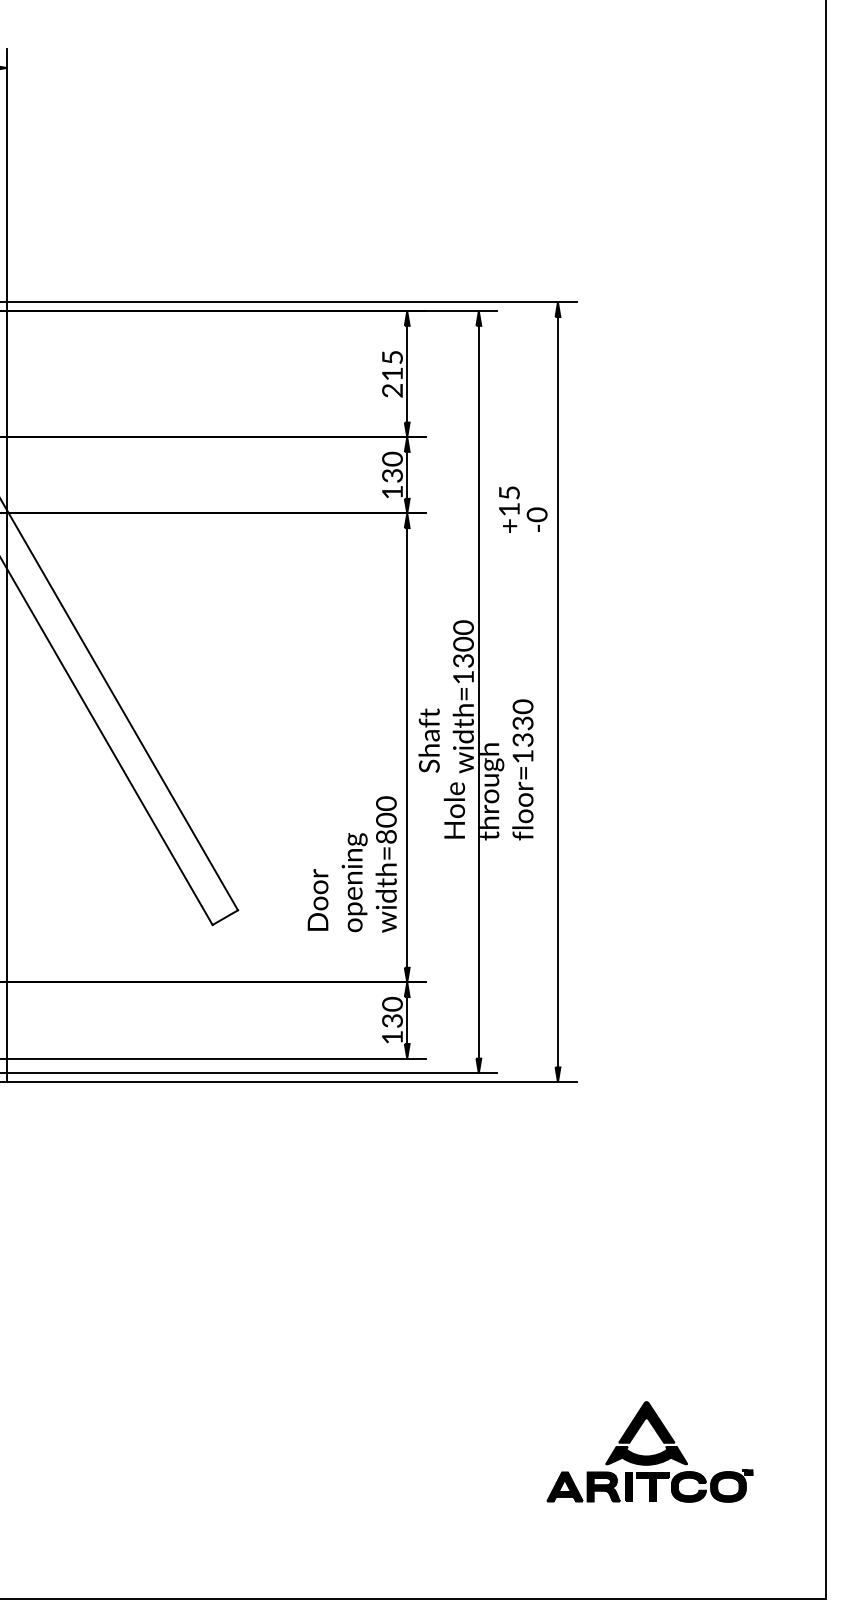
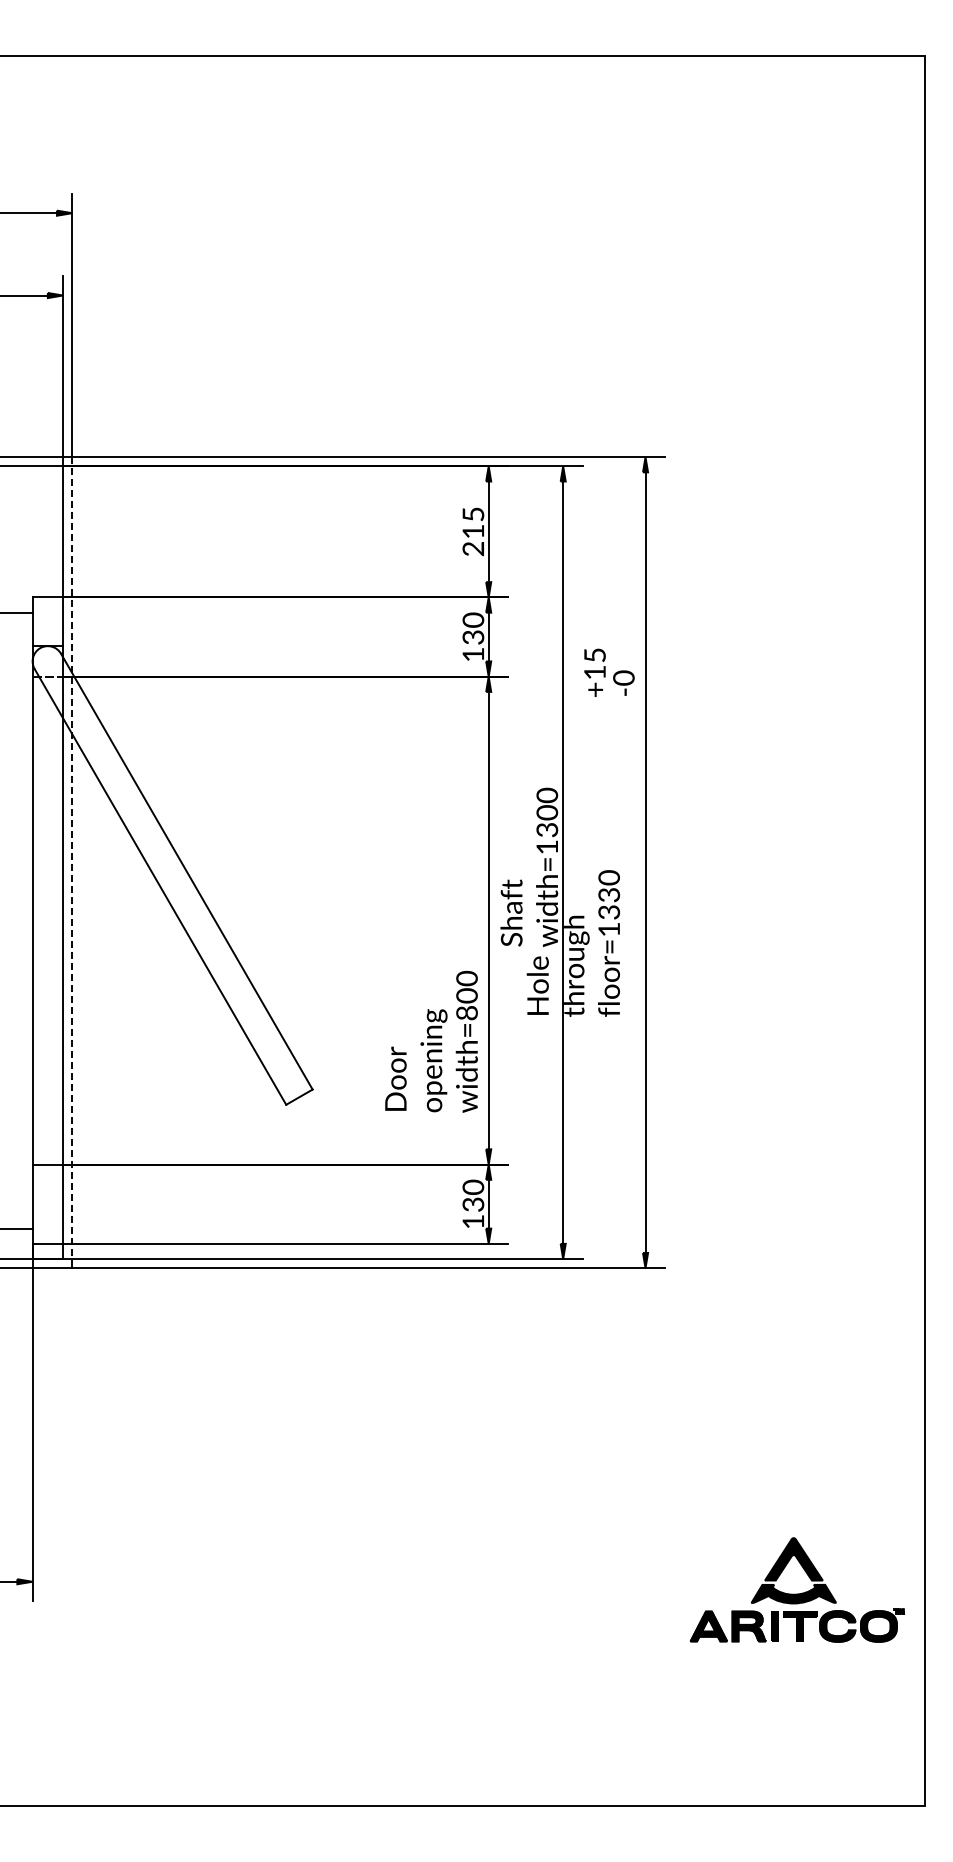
line: (7, 692) -> (72, 862), solid -> dashed
part: (649, 1451) -> (796, 1589), moved

